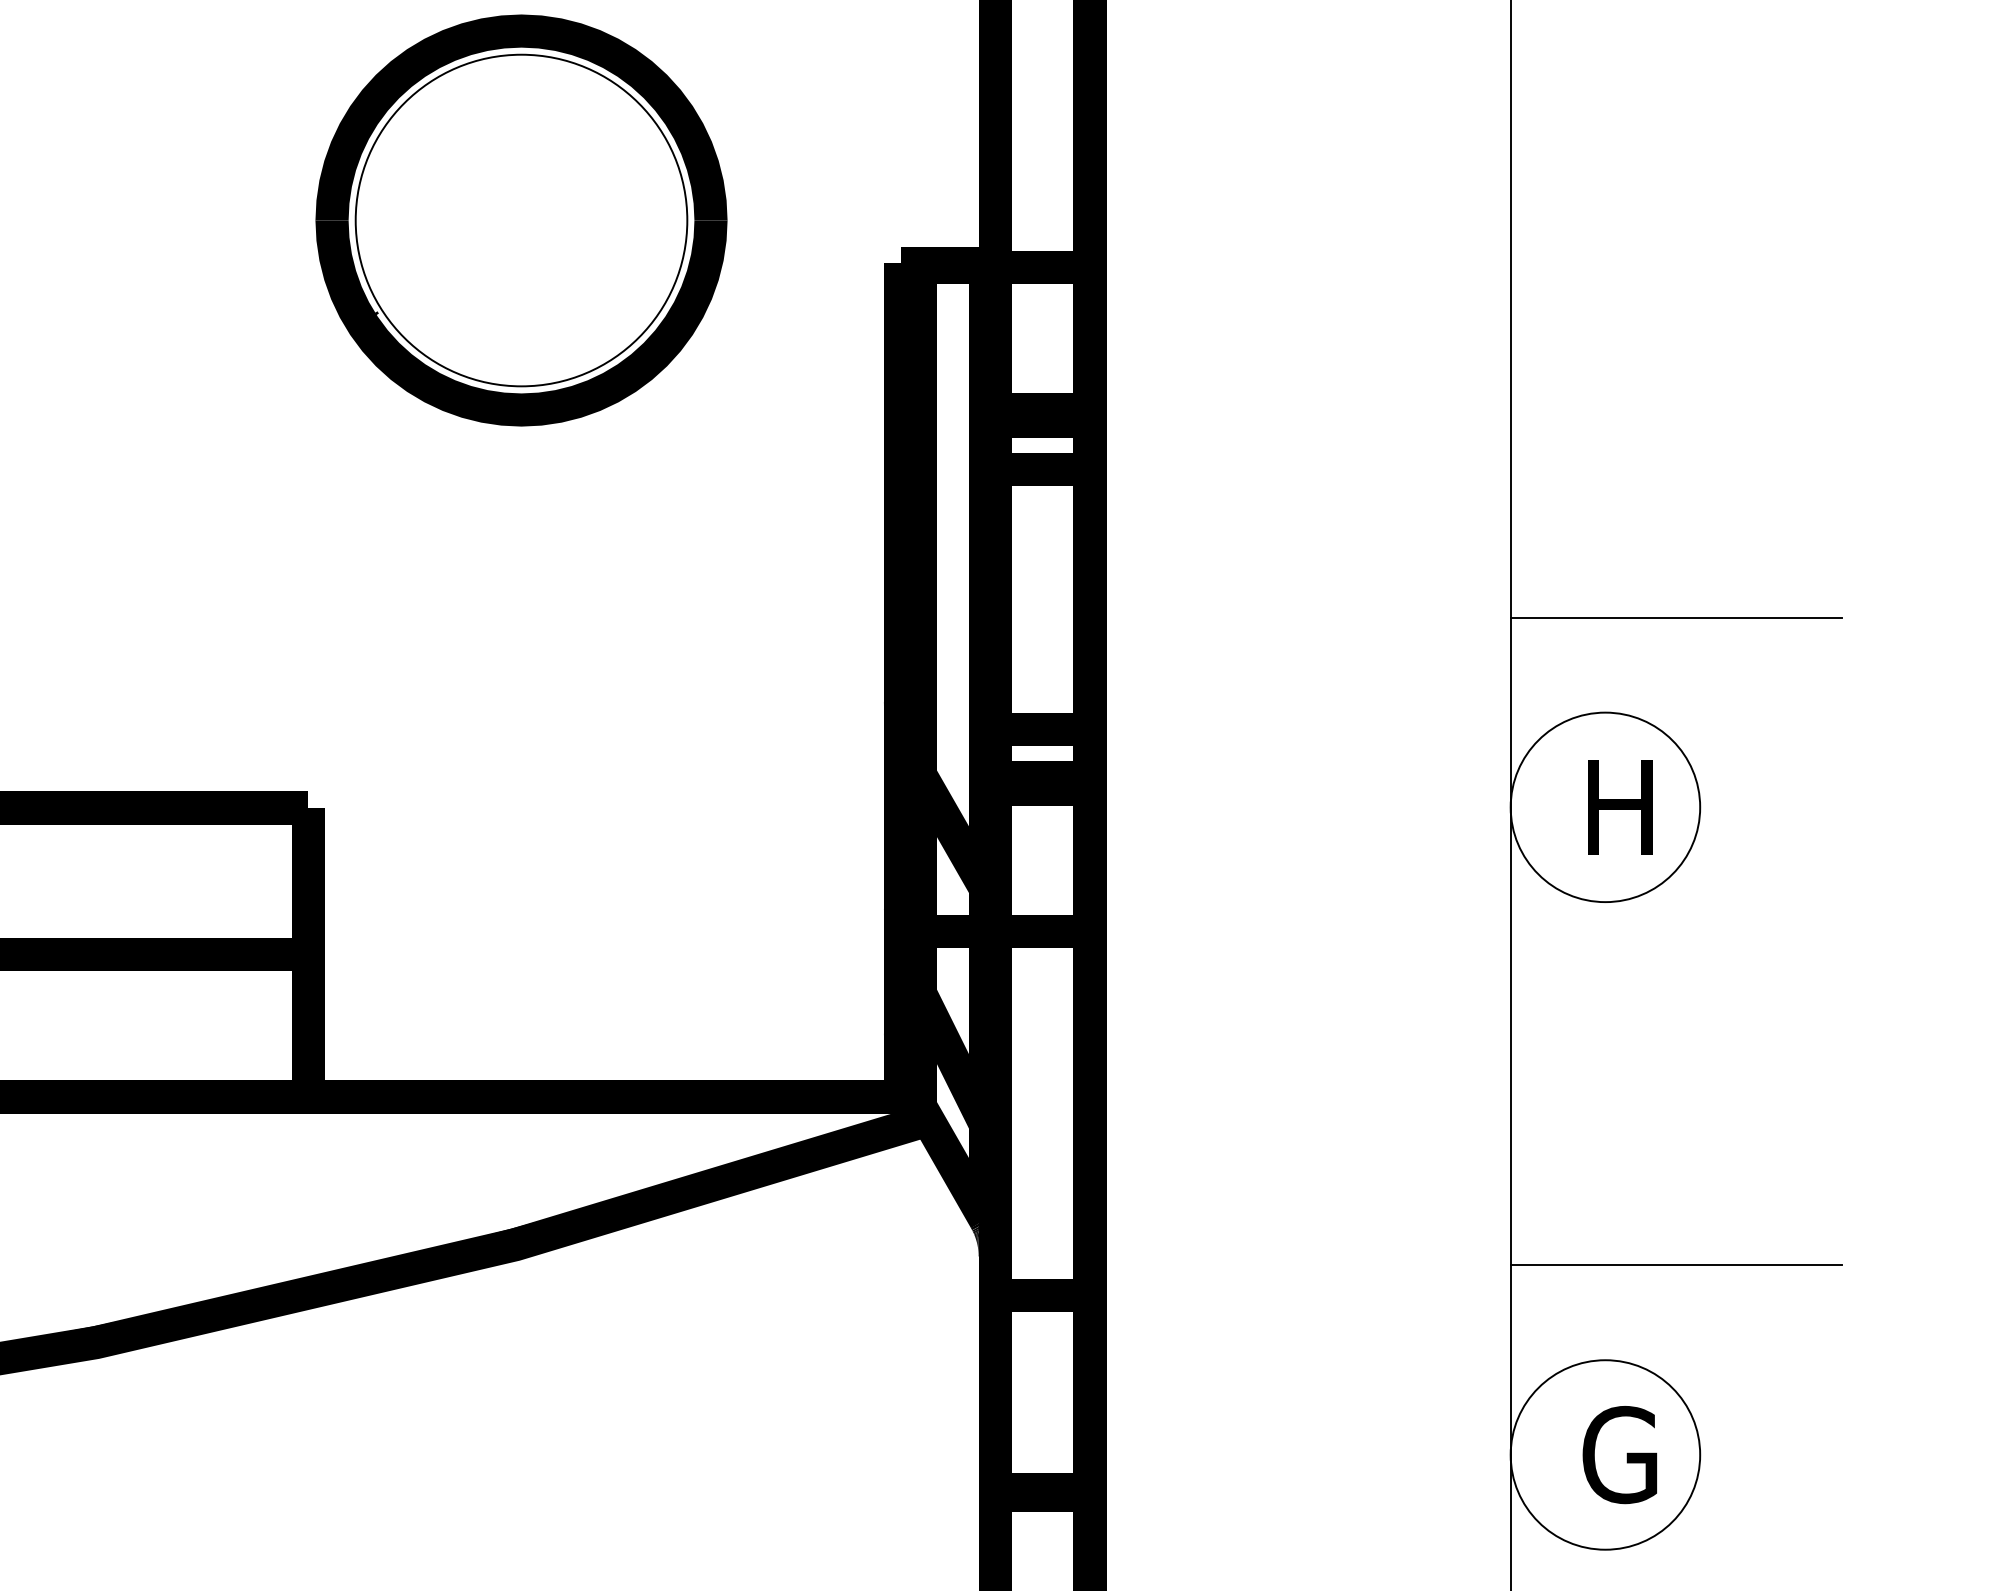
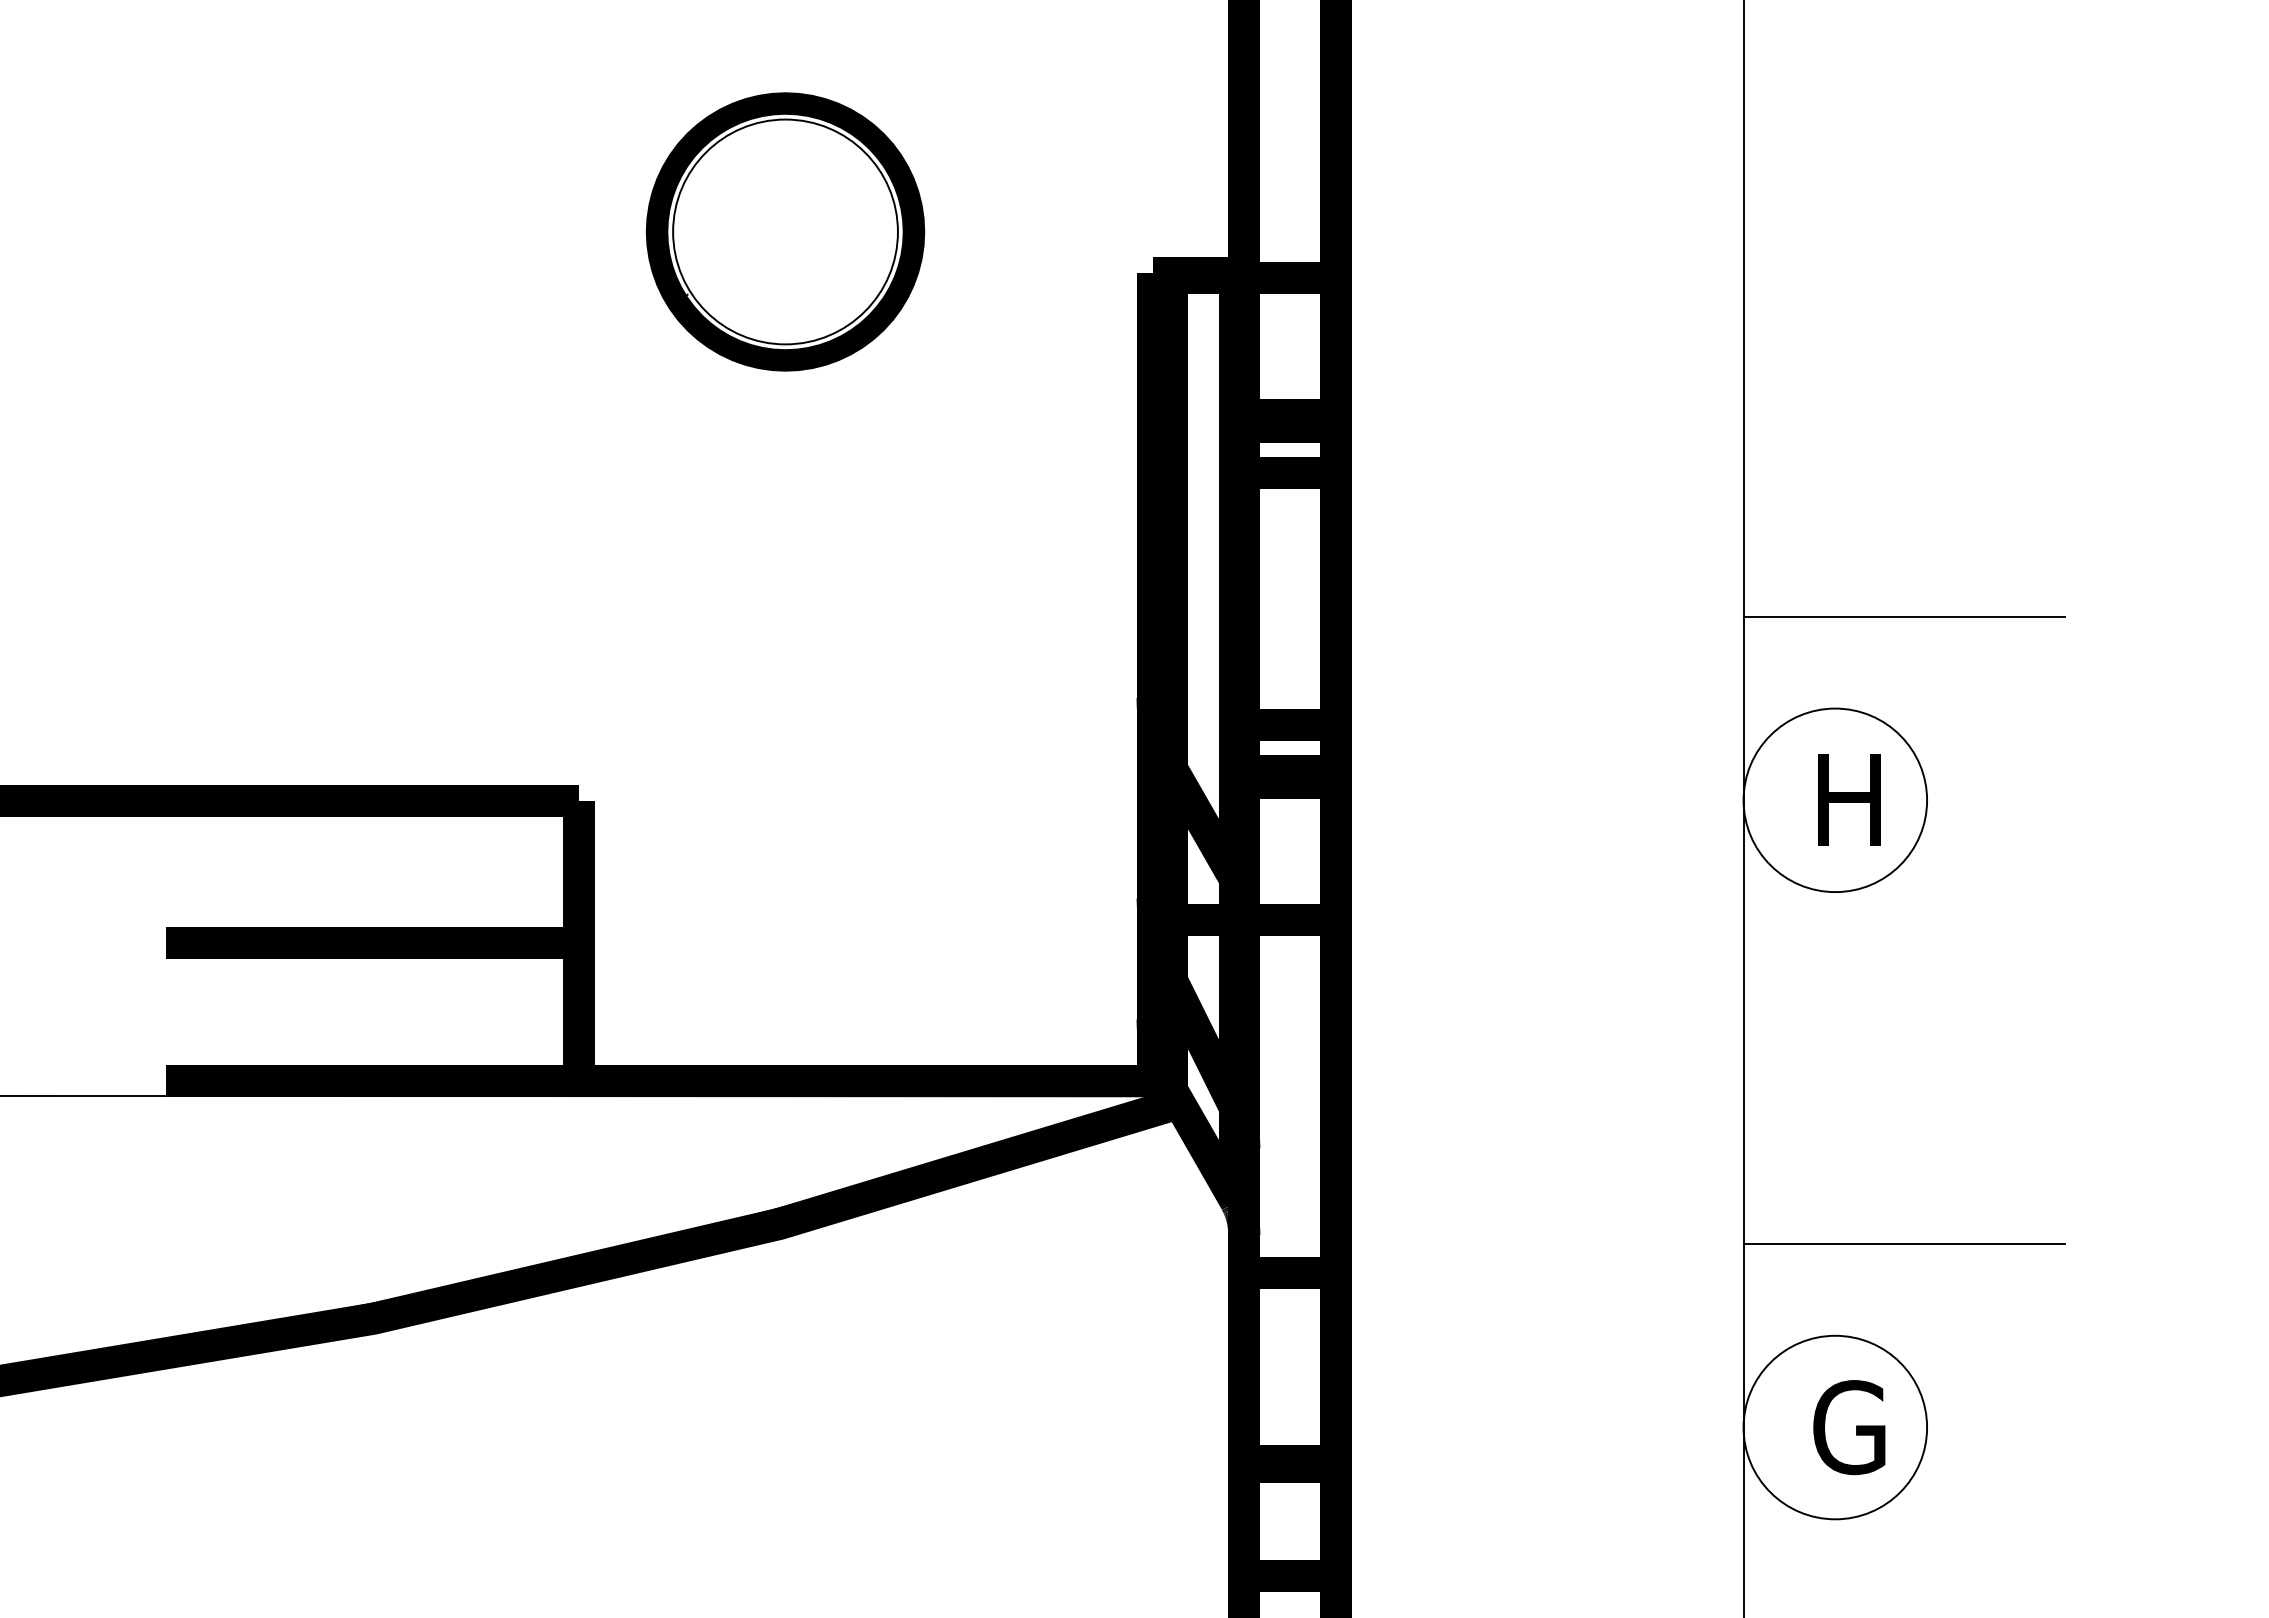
part: (521, 220) -> (785, 231), size x0.7

